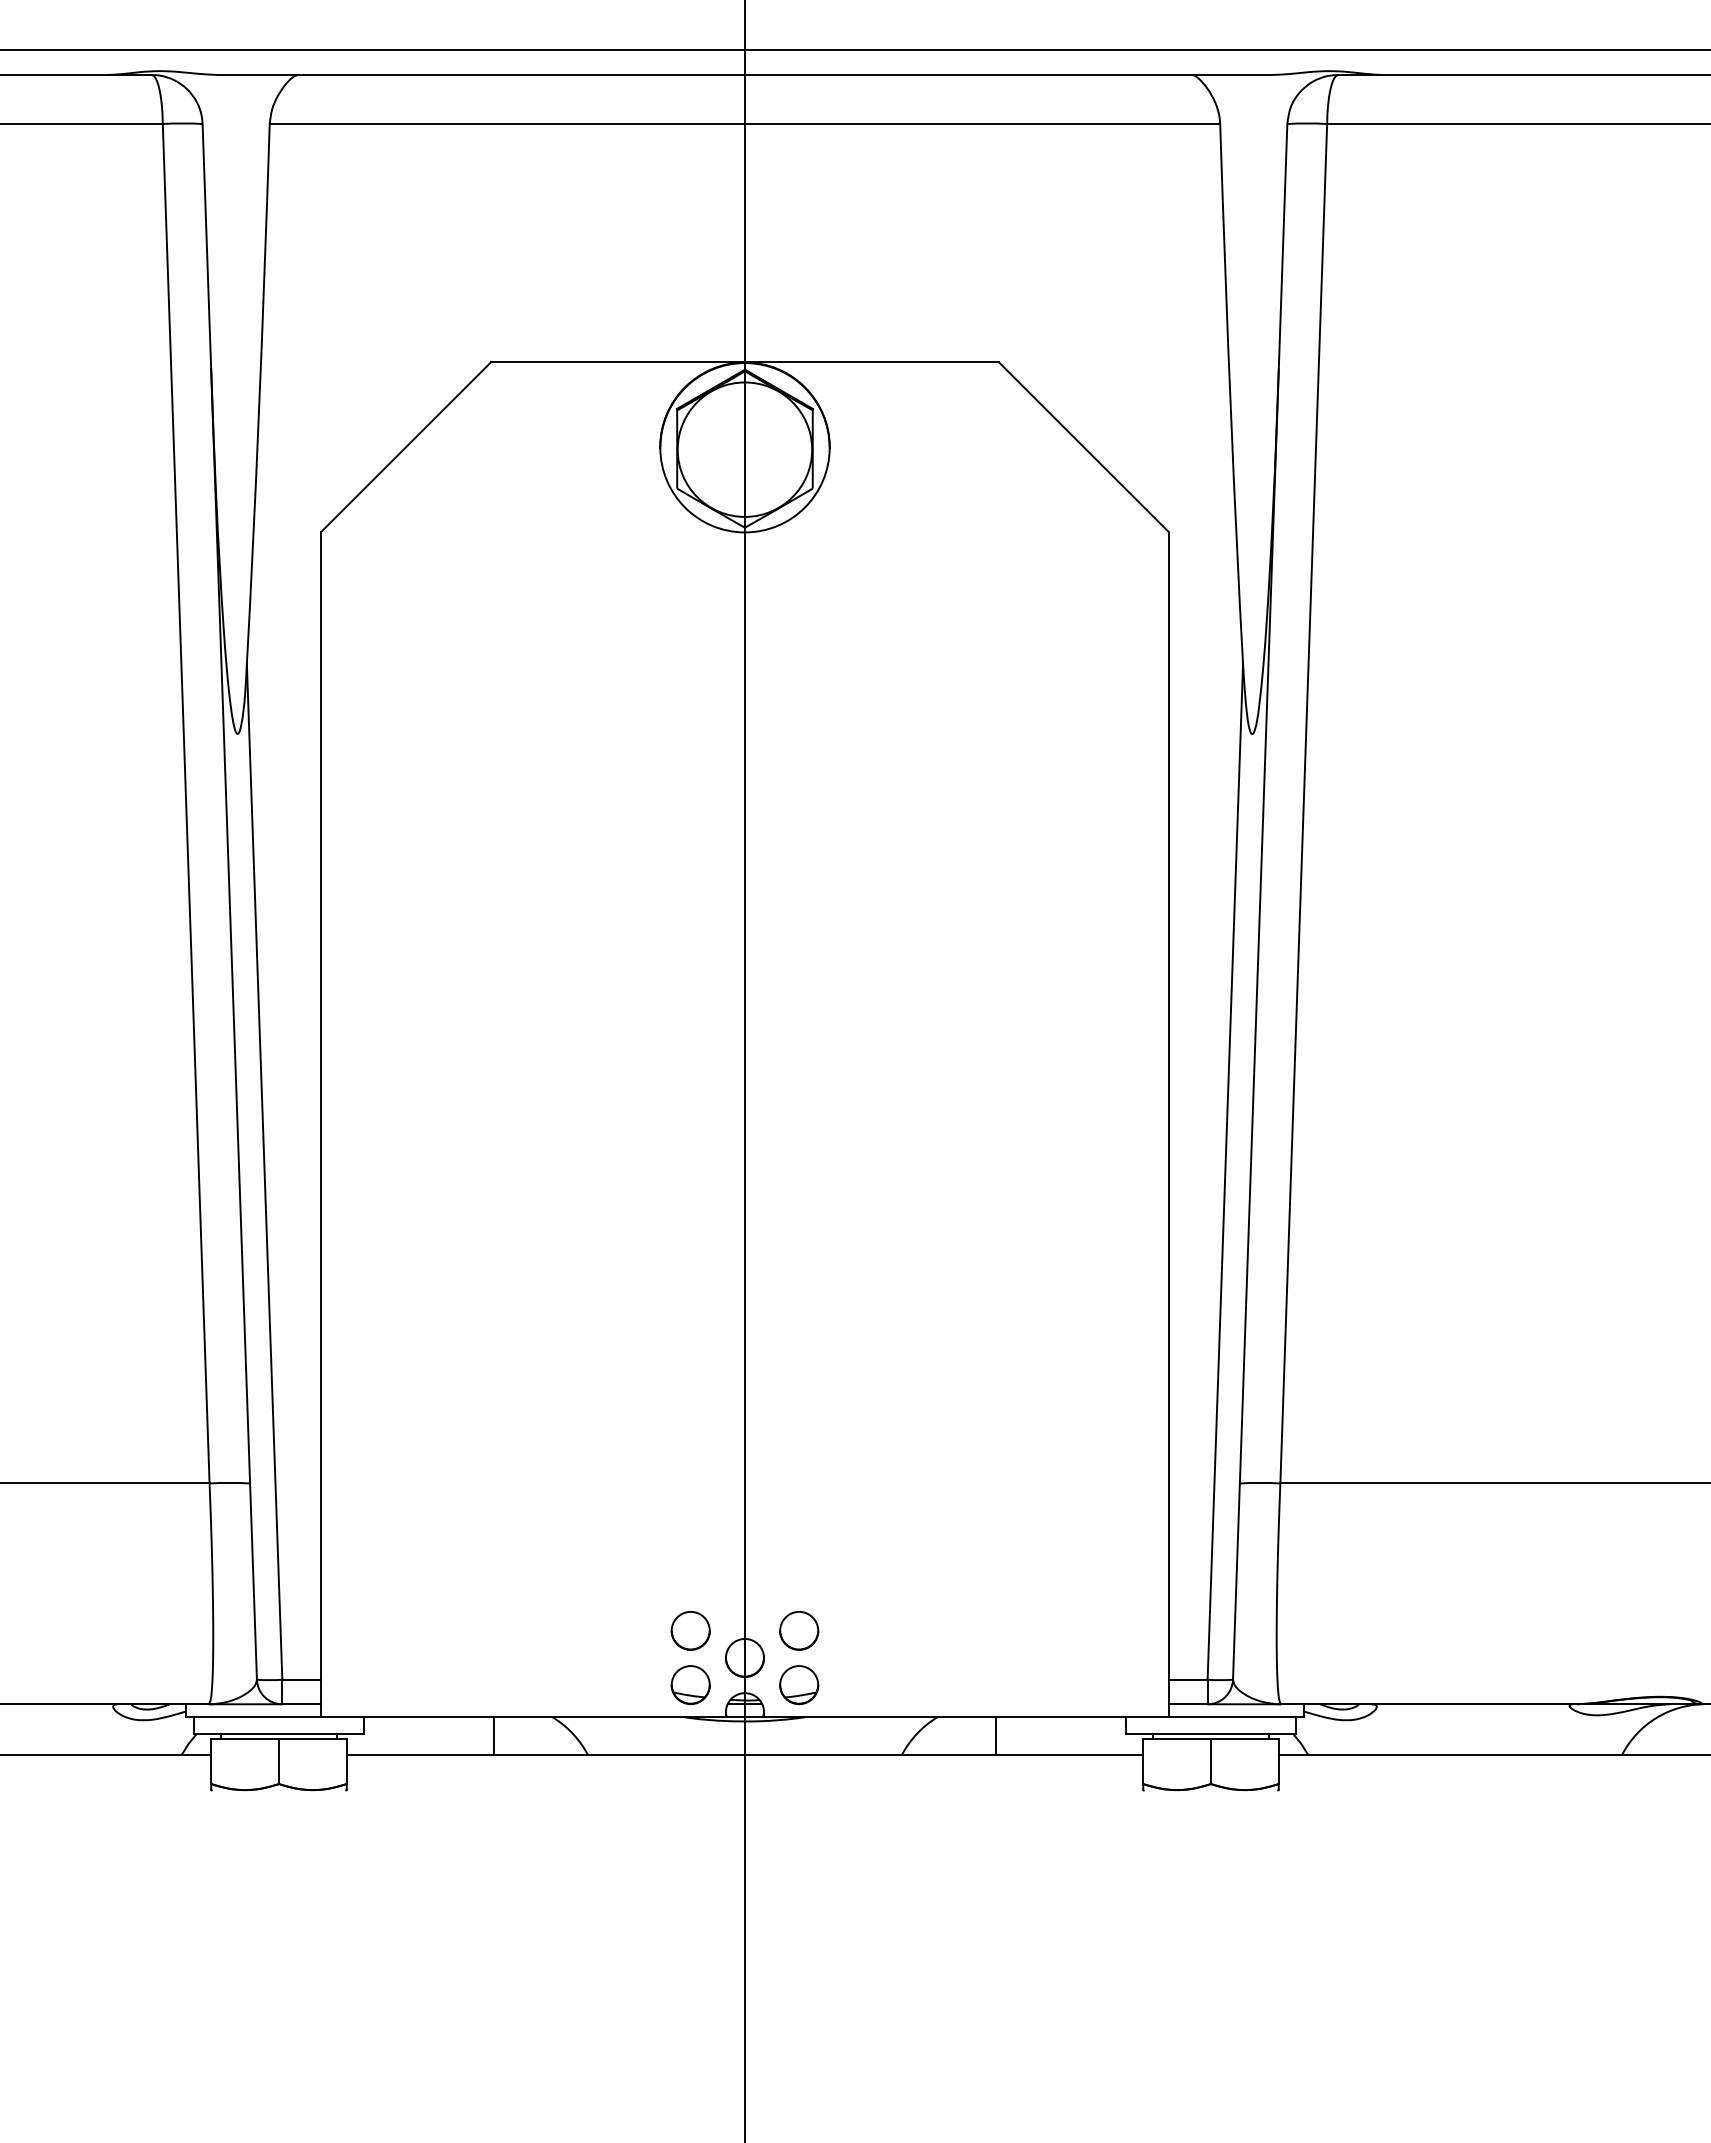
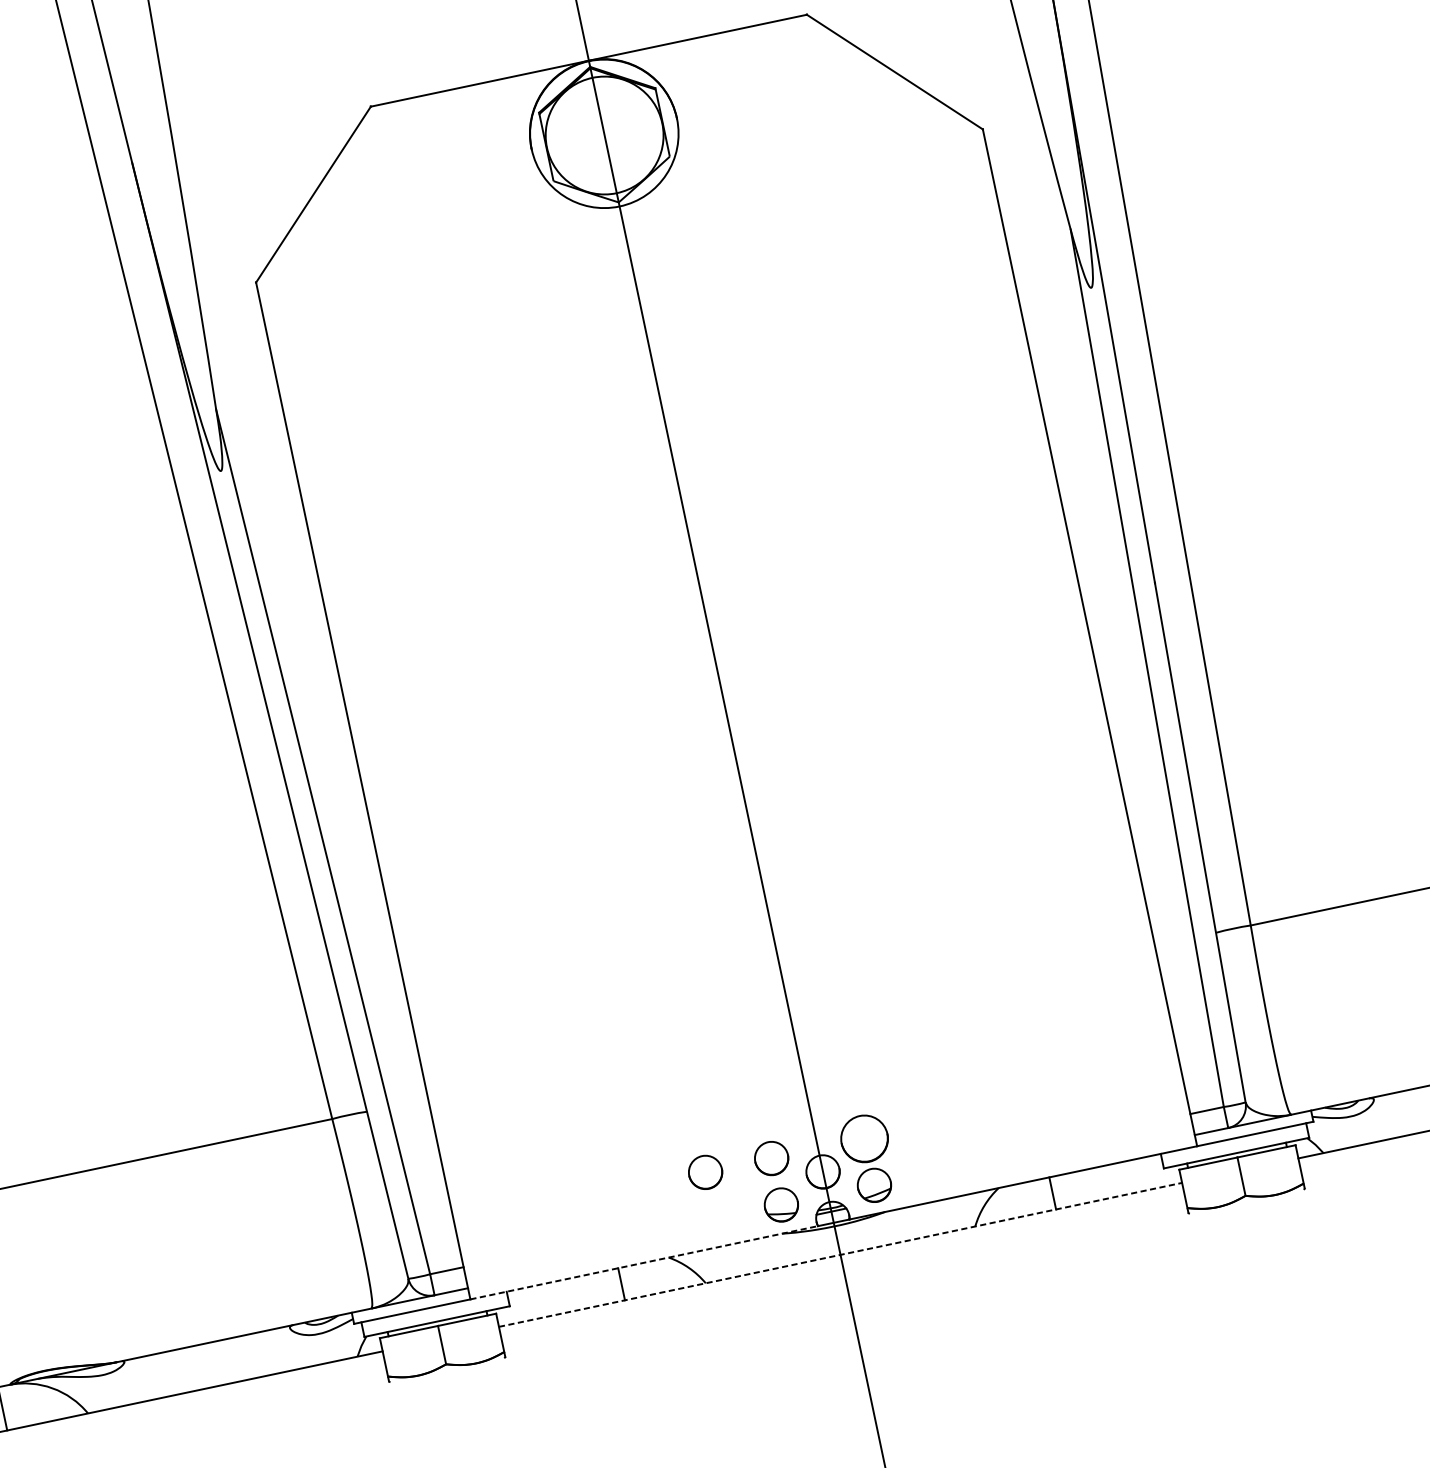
circle: (613, 1630) -> (705, 1172), added
circle: (799, 1630) -> (864, 1138), size x1.4
line: (523, 1717) -> (643, 1263), solid -> dashed
line: (745, 1754) -> (840, 1254), solid -> dashed

